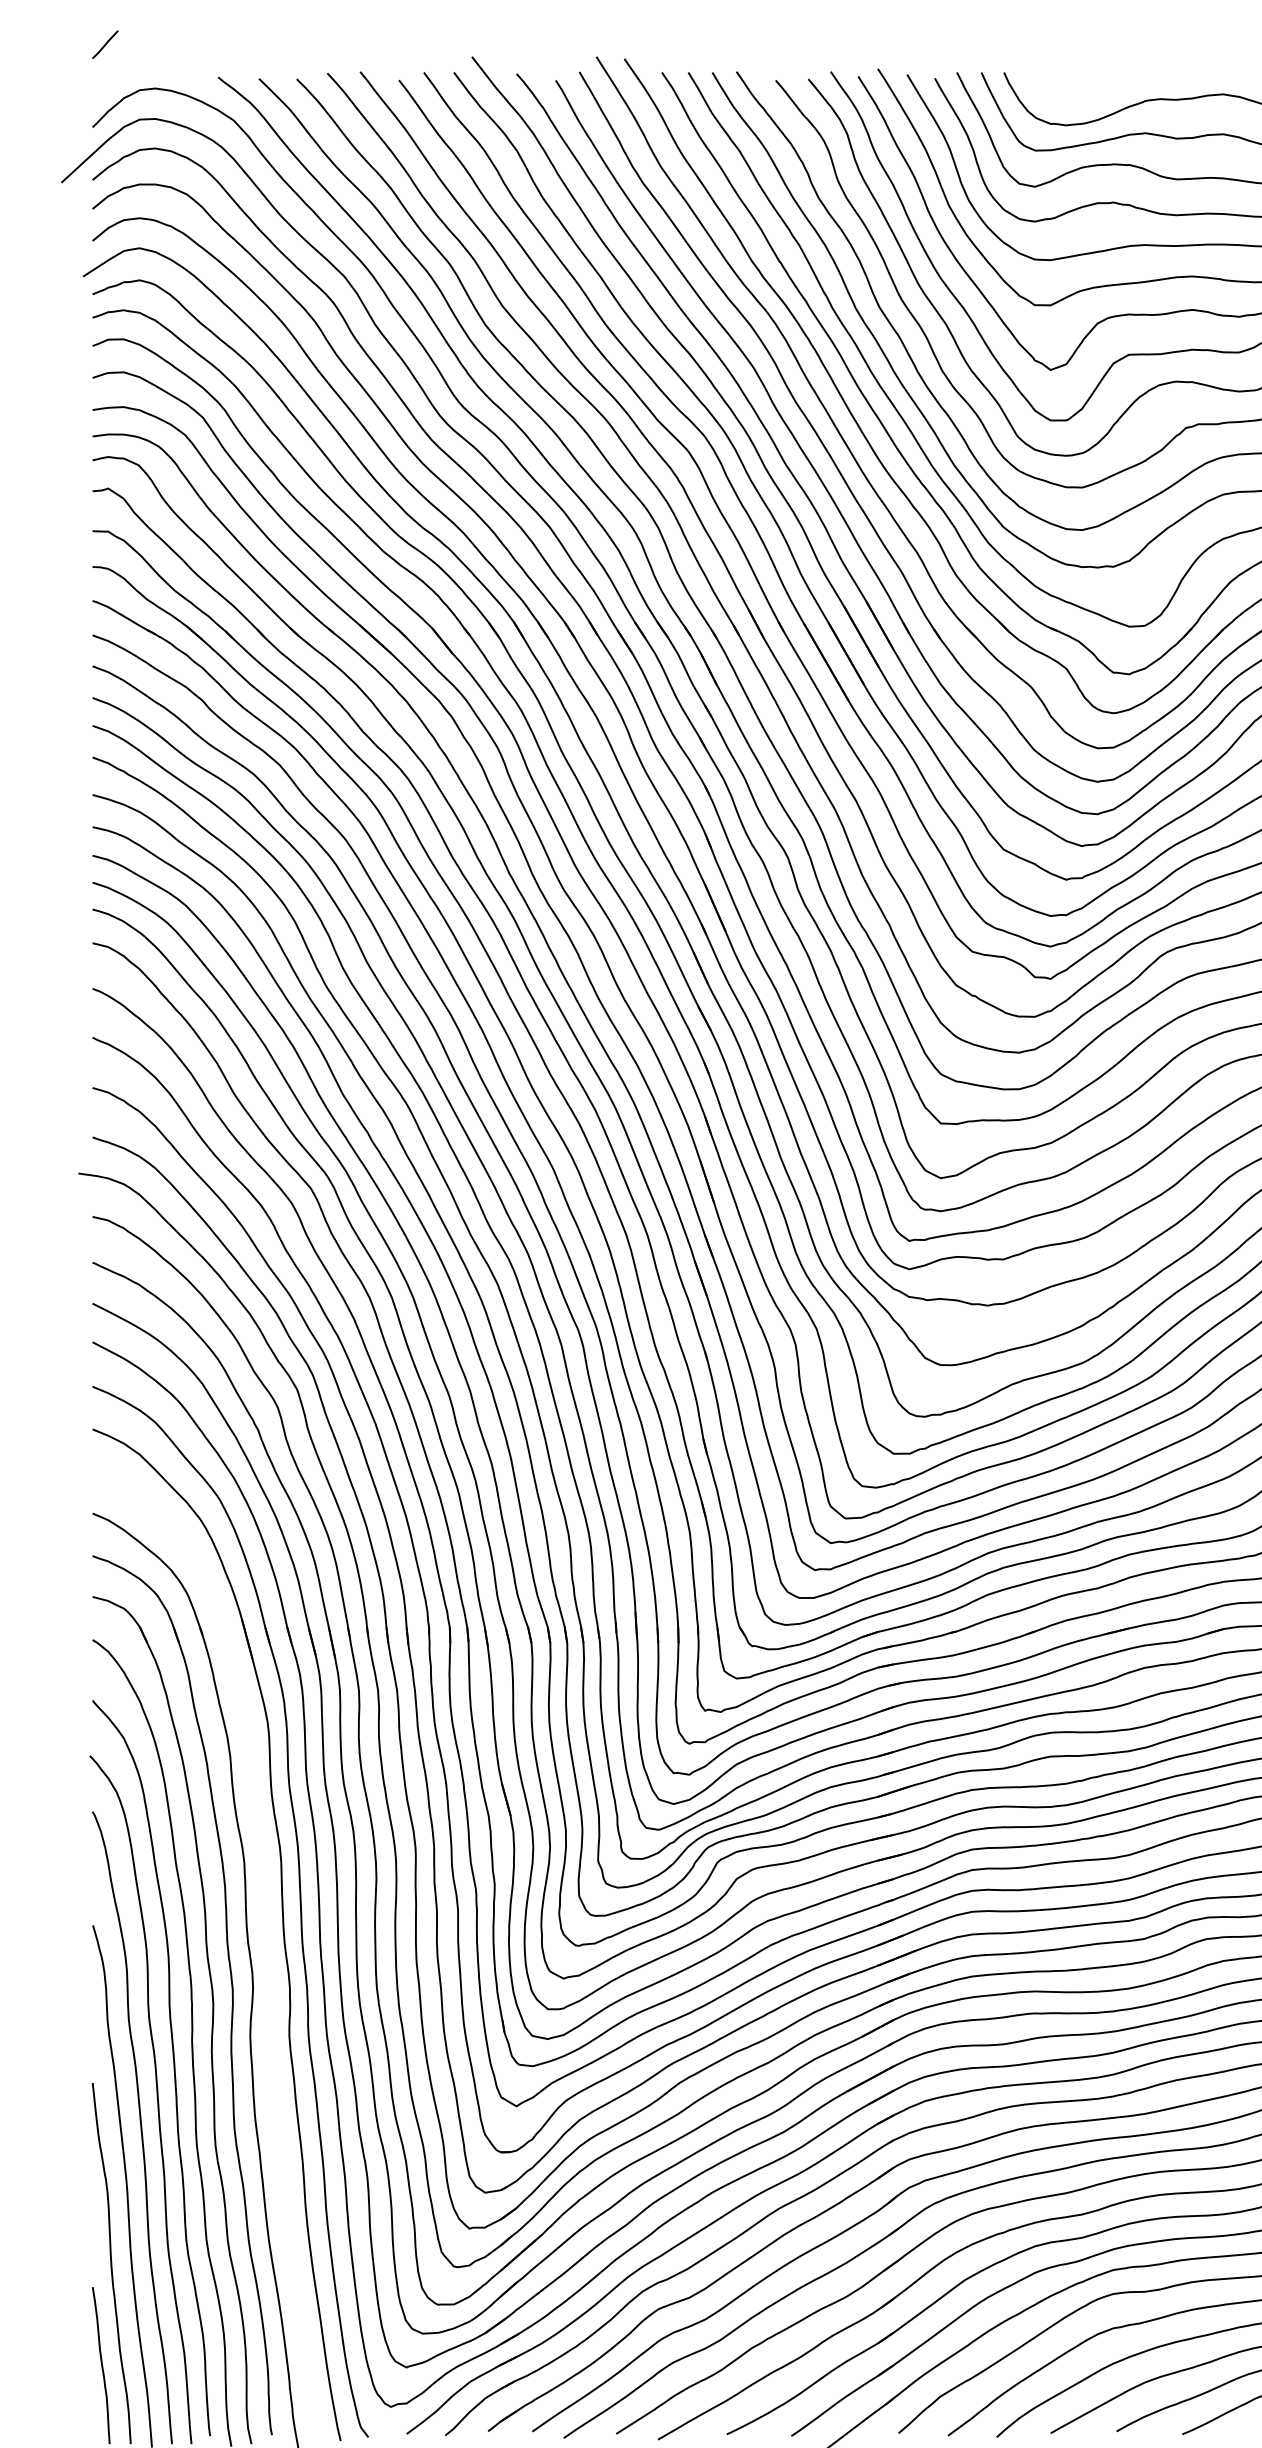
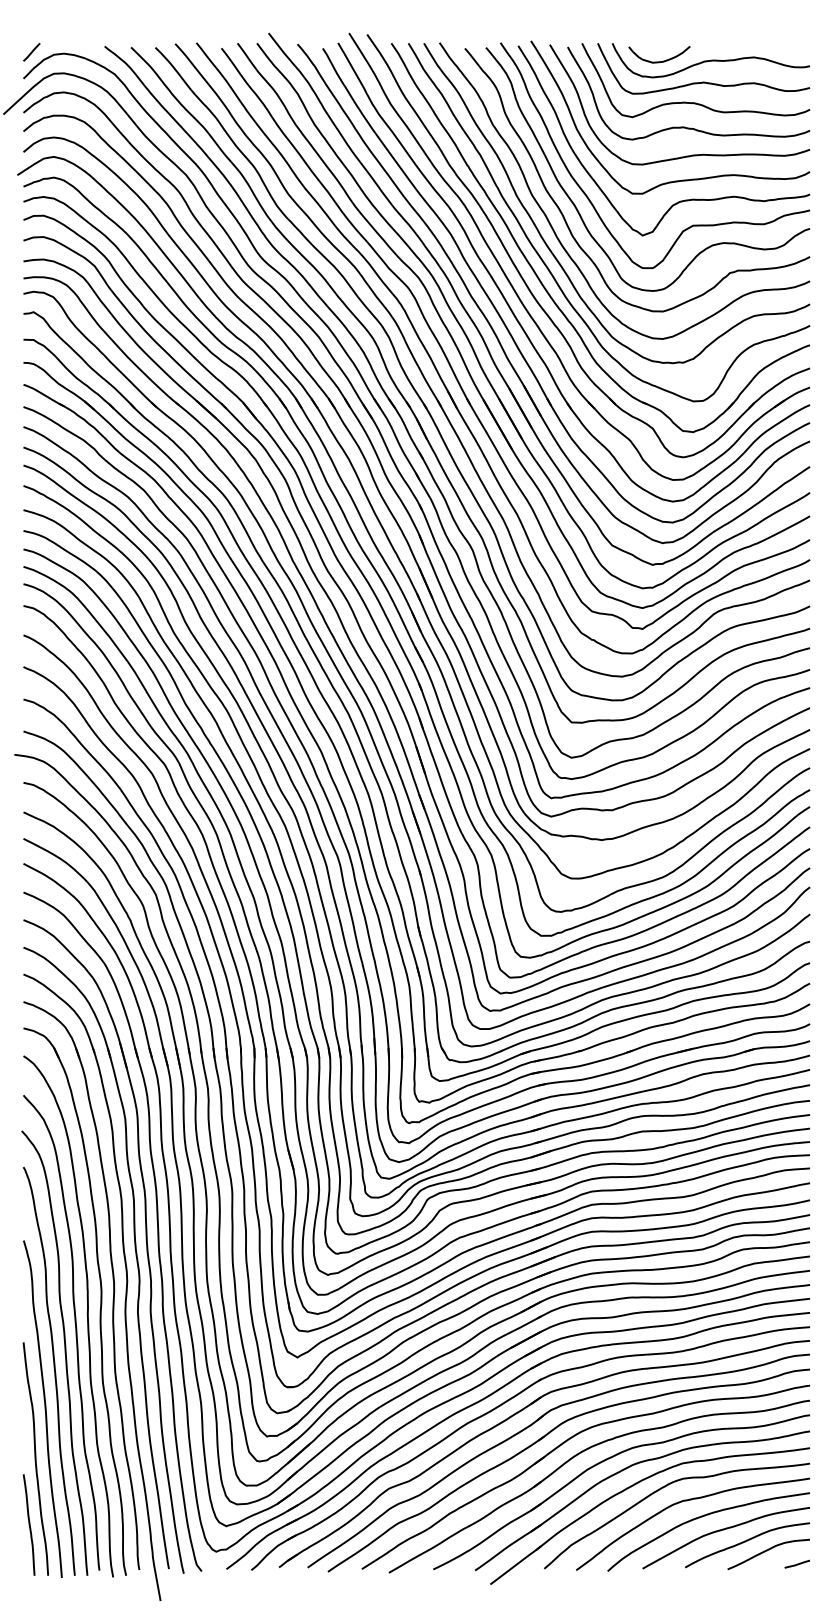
line: (104, 43) -> (31, 51), moved
curve: (1076, 100) -> (659, 61), added
part: (265, 1950) -> (135, 1256), added

